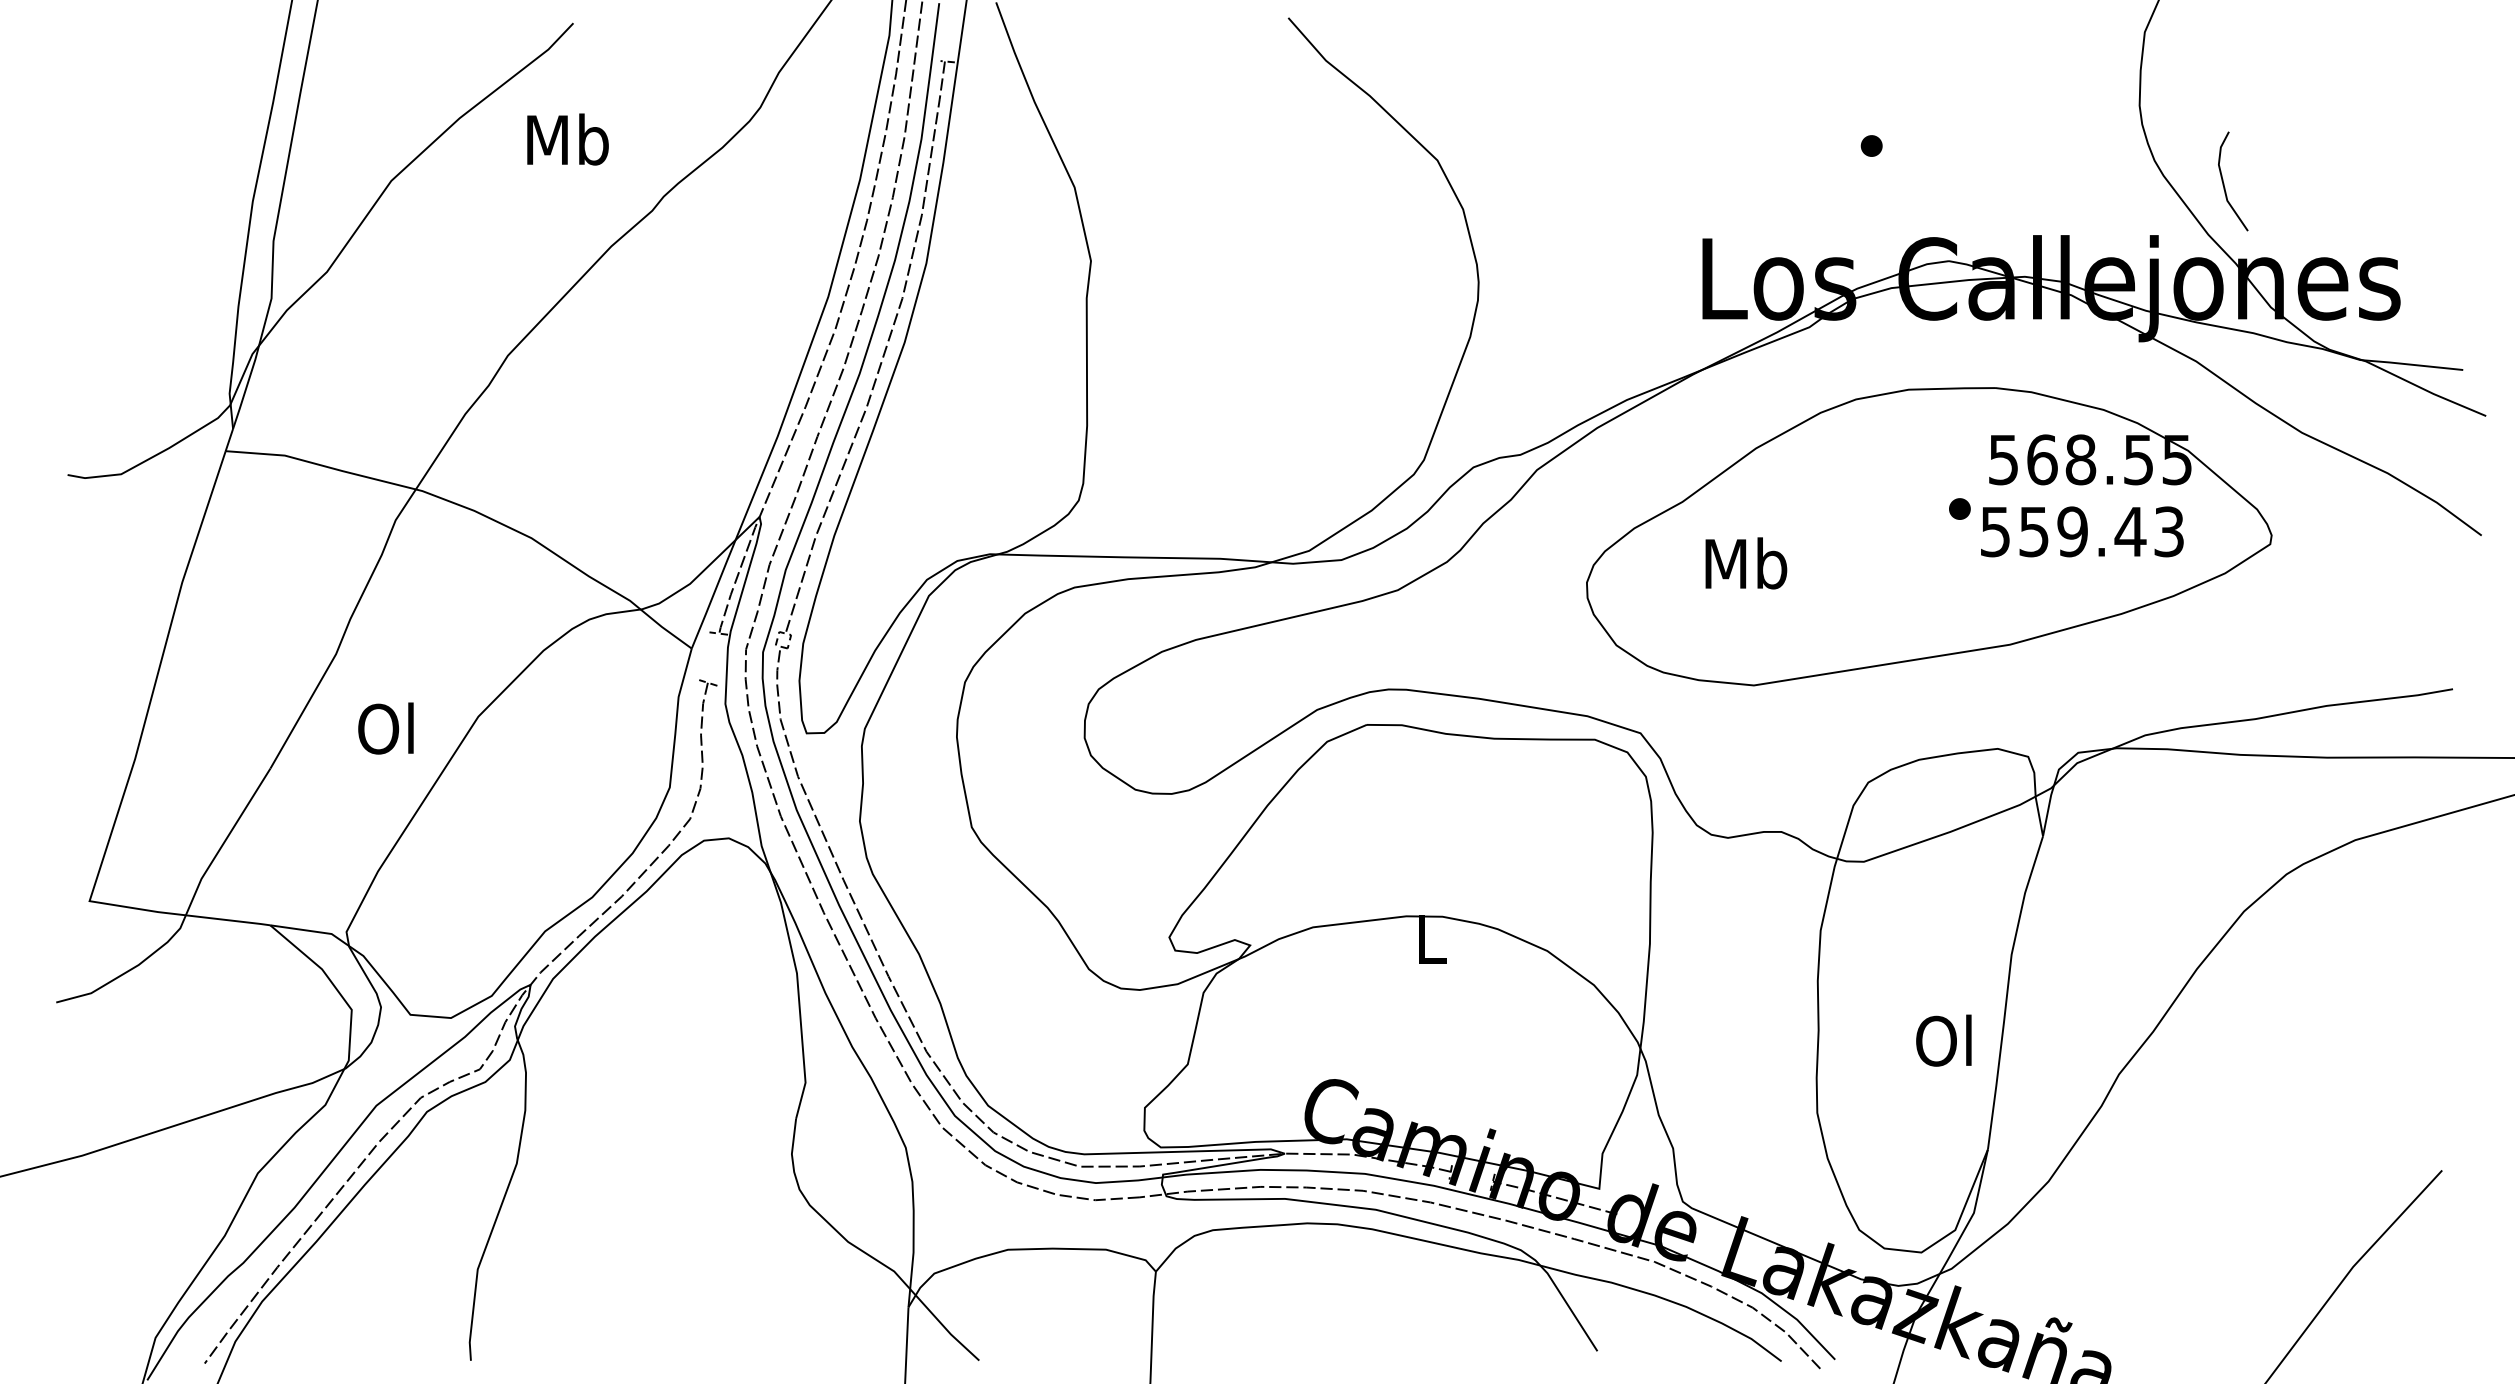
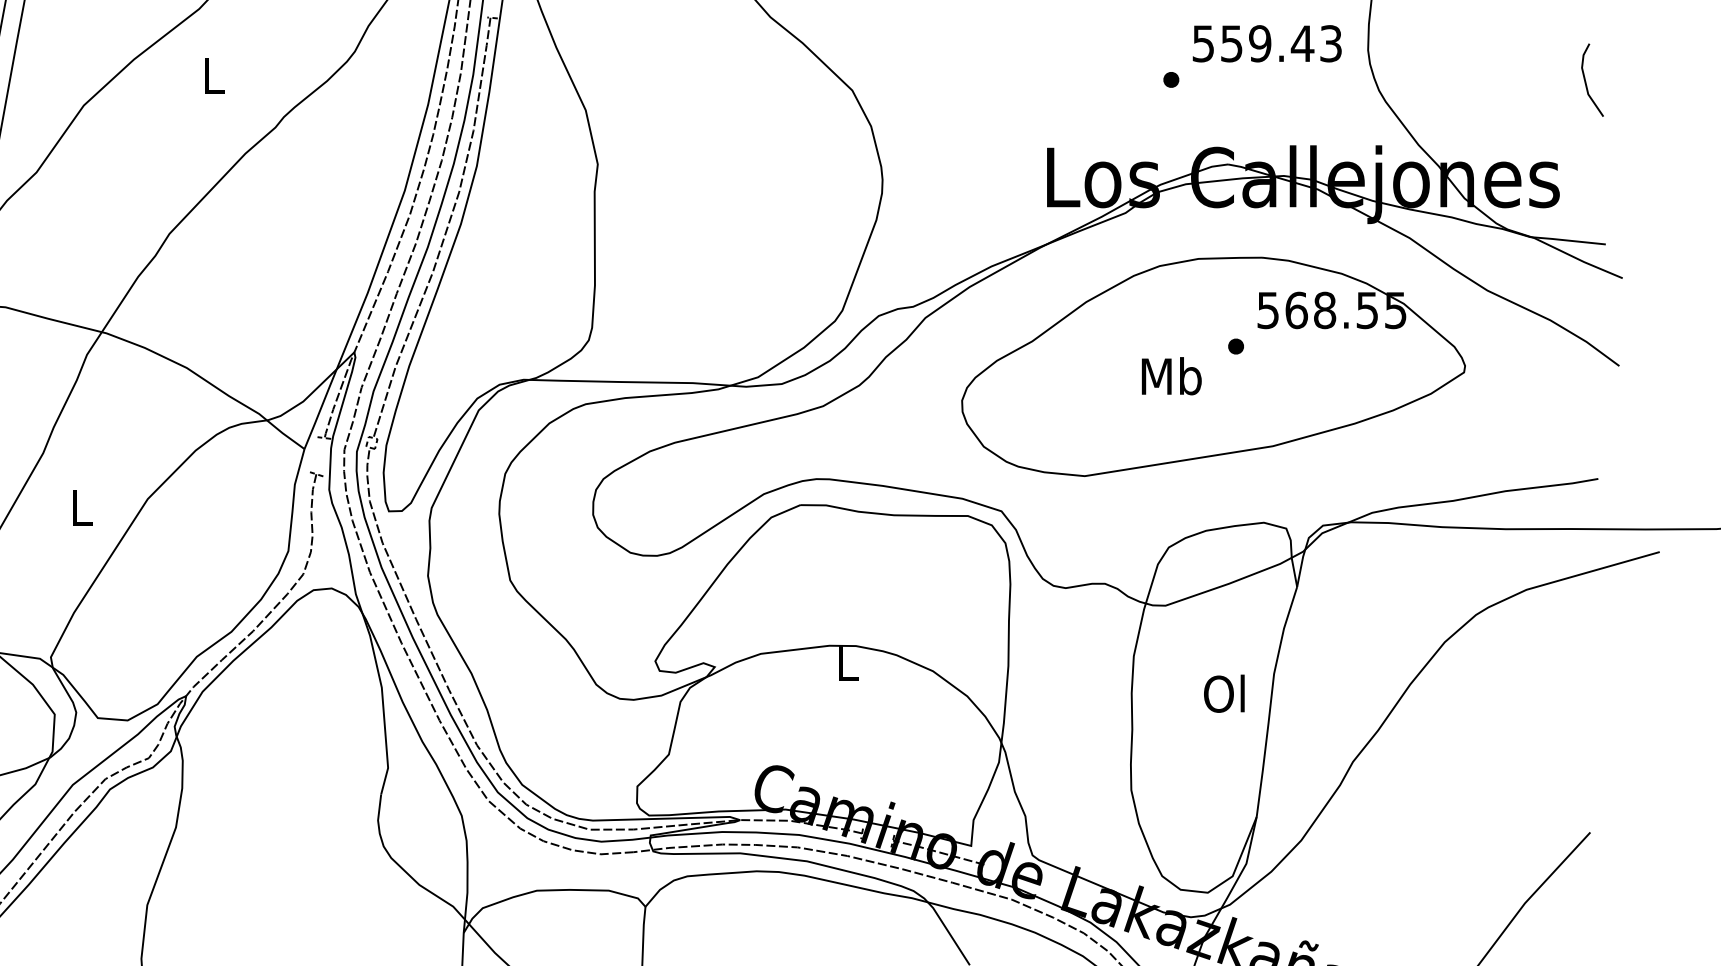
text: (567, 139) -> (213, 75), Mb -> L
line: (2224, 183) -> (1586, 81), moved
text: (2082, 531) -> (1267, 43), moved
text: (1746, 563) -> (1171, 376), moved
text: (385, 728) -> (79, 507), Ol -> L
text: (1943, 1040) -> (1224, 693), moved

